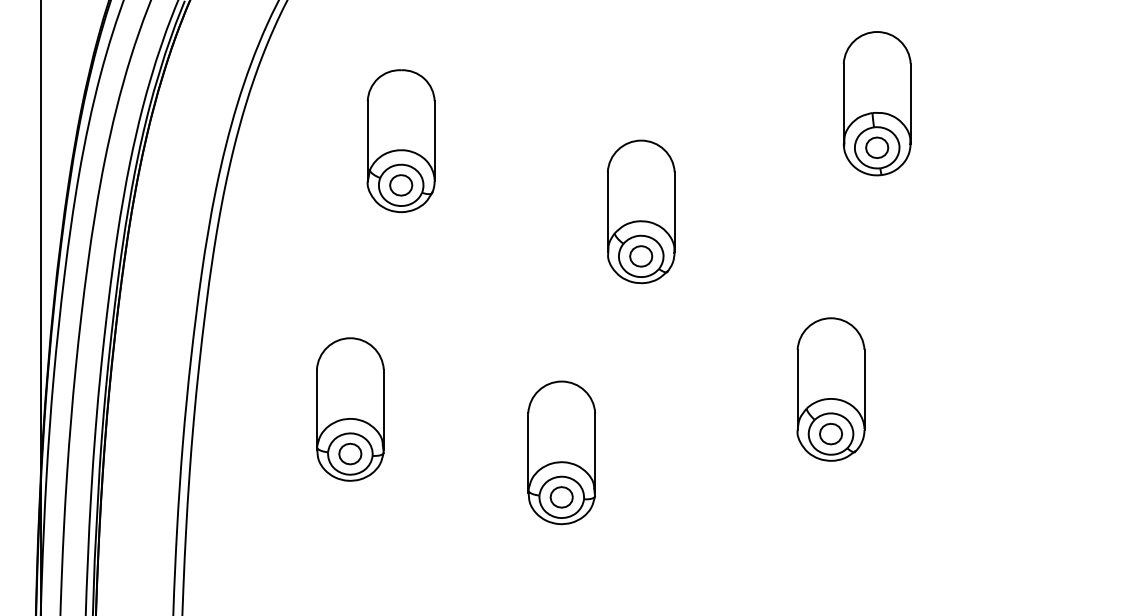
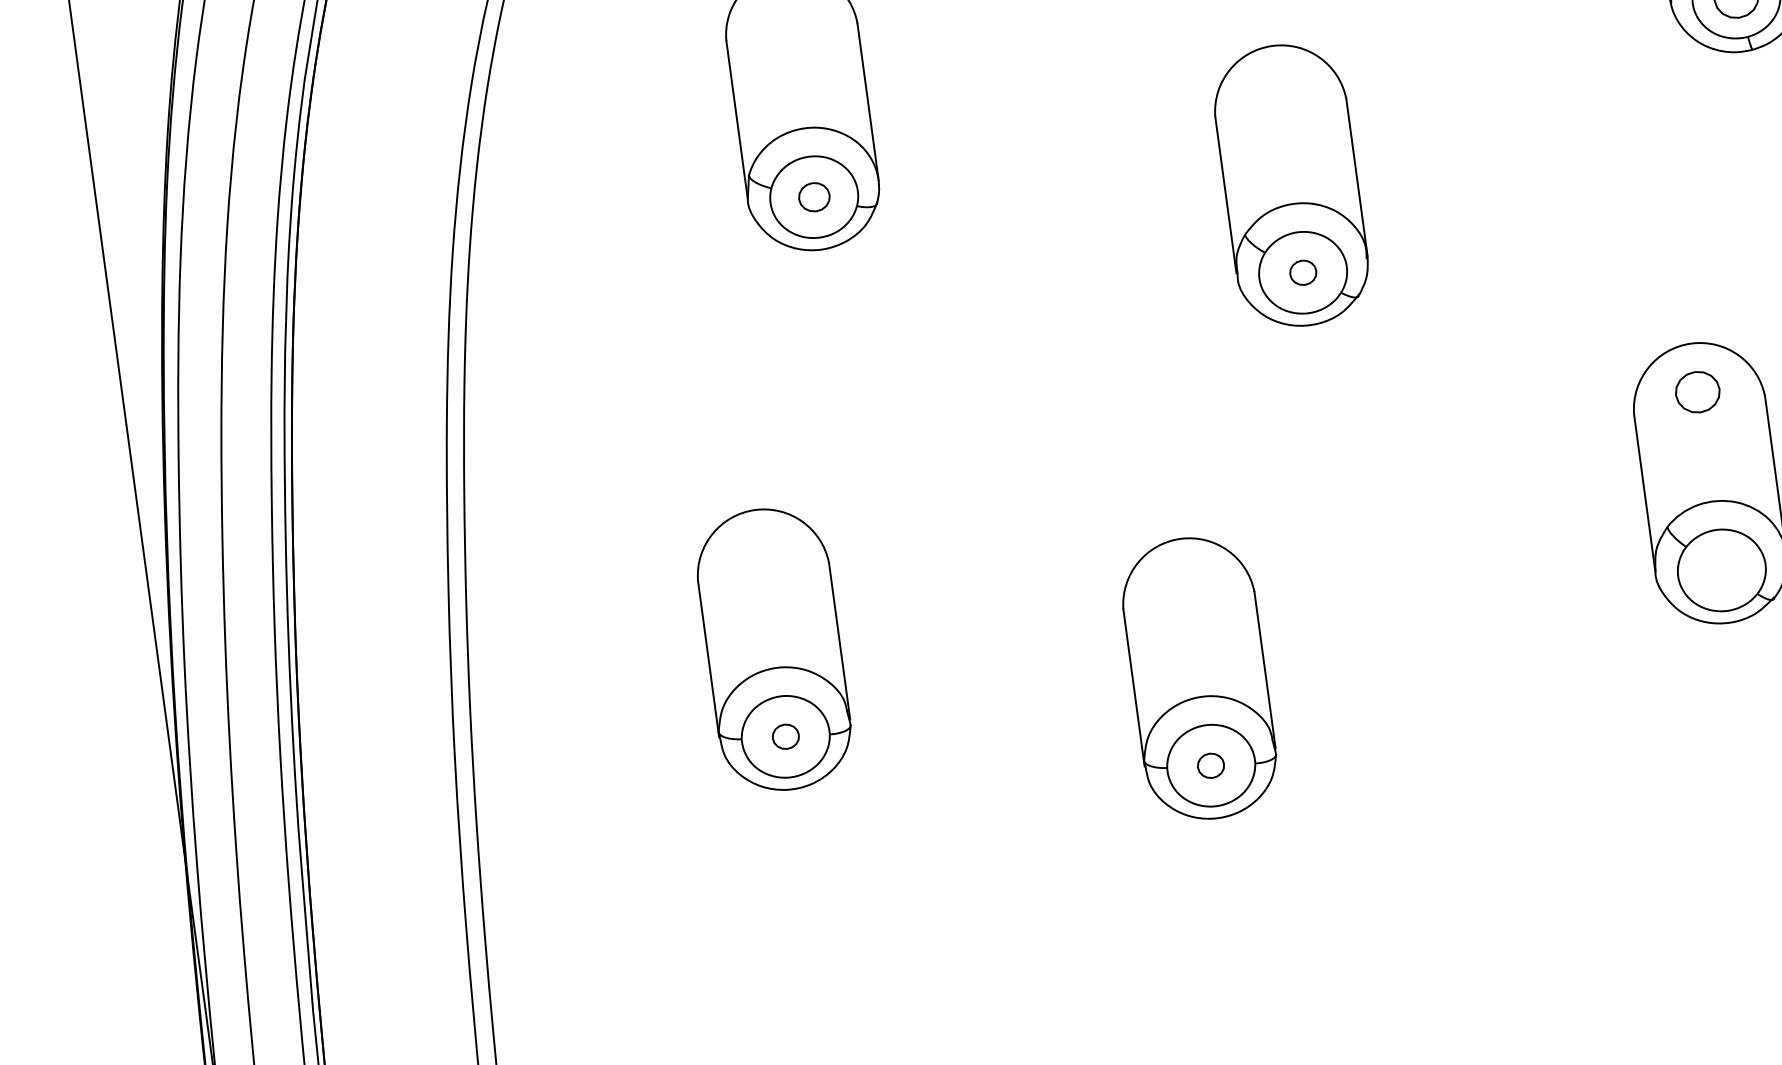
part: (401, 185) -> (814, 197), size x0.7
part: (641, 256) -> (1303, 272), size x0.6
part: (831, 434) -> (1698, 392), moved
part: (350, 453) -> (785, 735), size x0.6
part: (561, 497) -> (1210, 765), size x0.6

